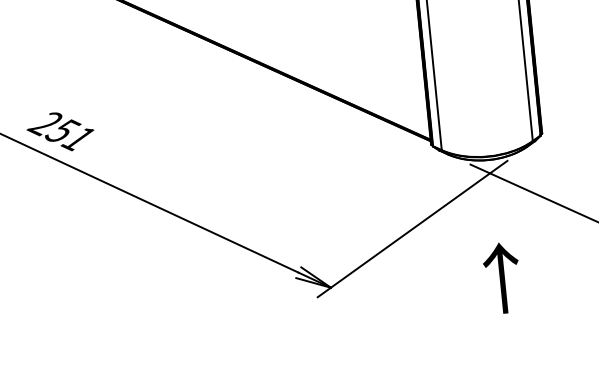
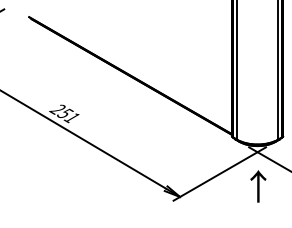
text: (502, 278) -> (258, 186), moved

